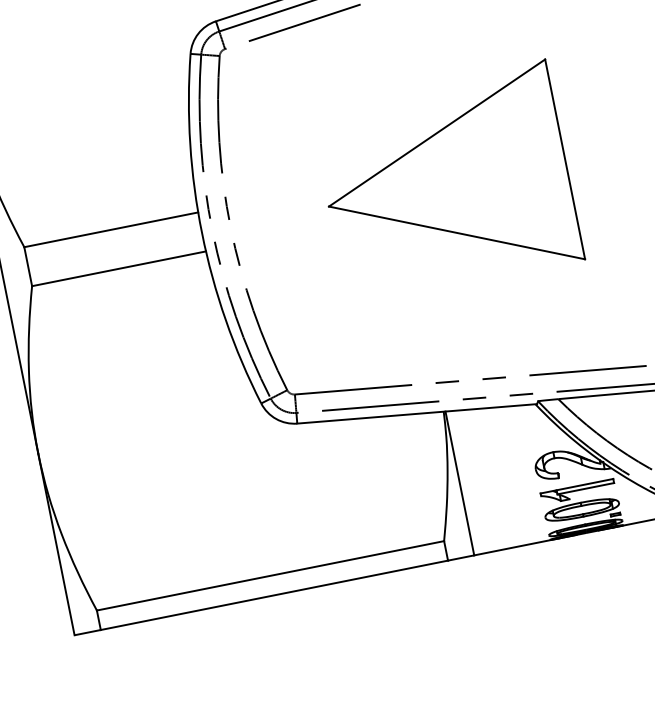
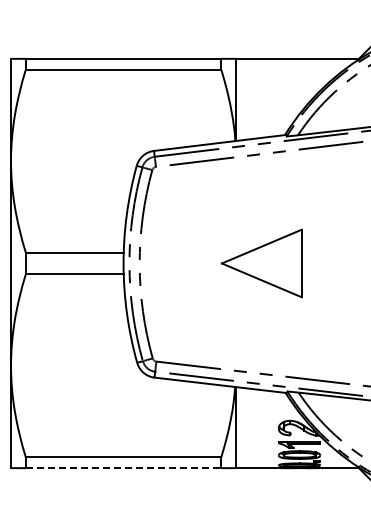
part: (446, 183) -> (261, 263), size x0.6
line: (274, 595) -> (123, 468), solid -> dashed

